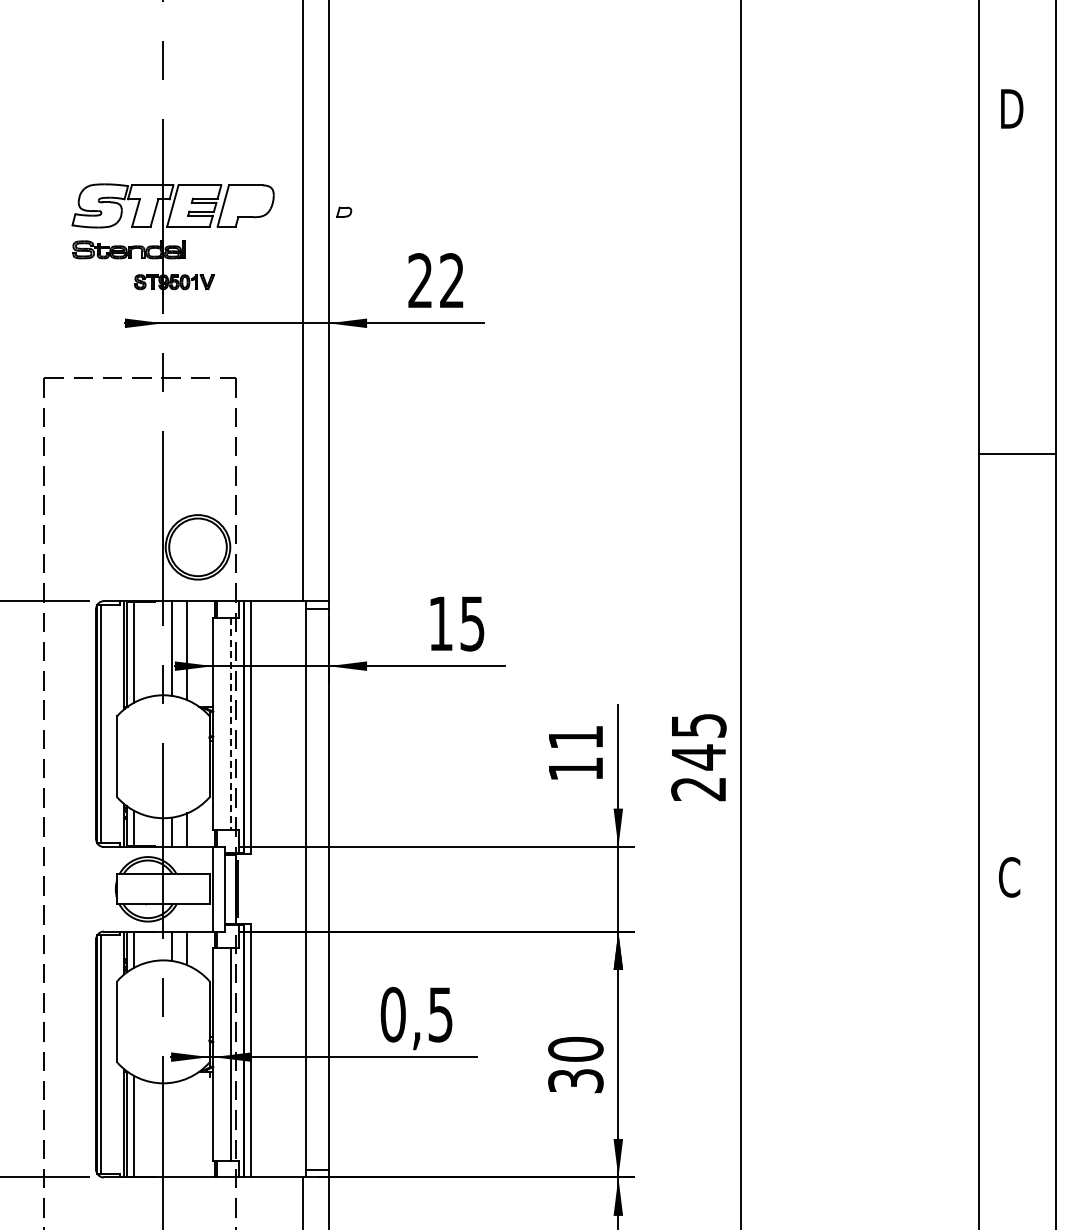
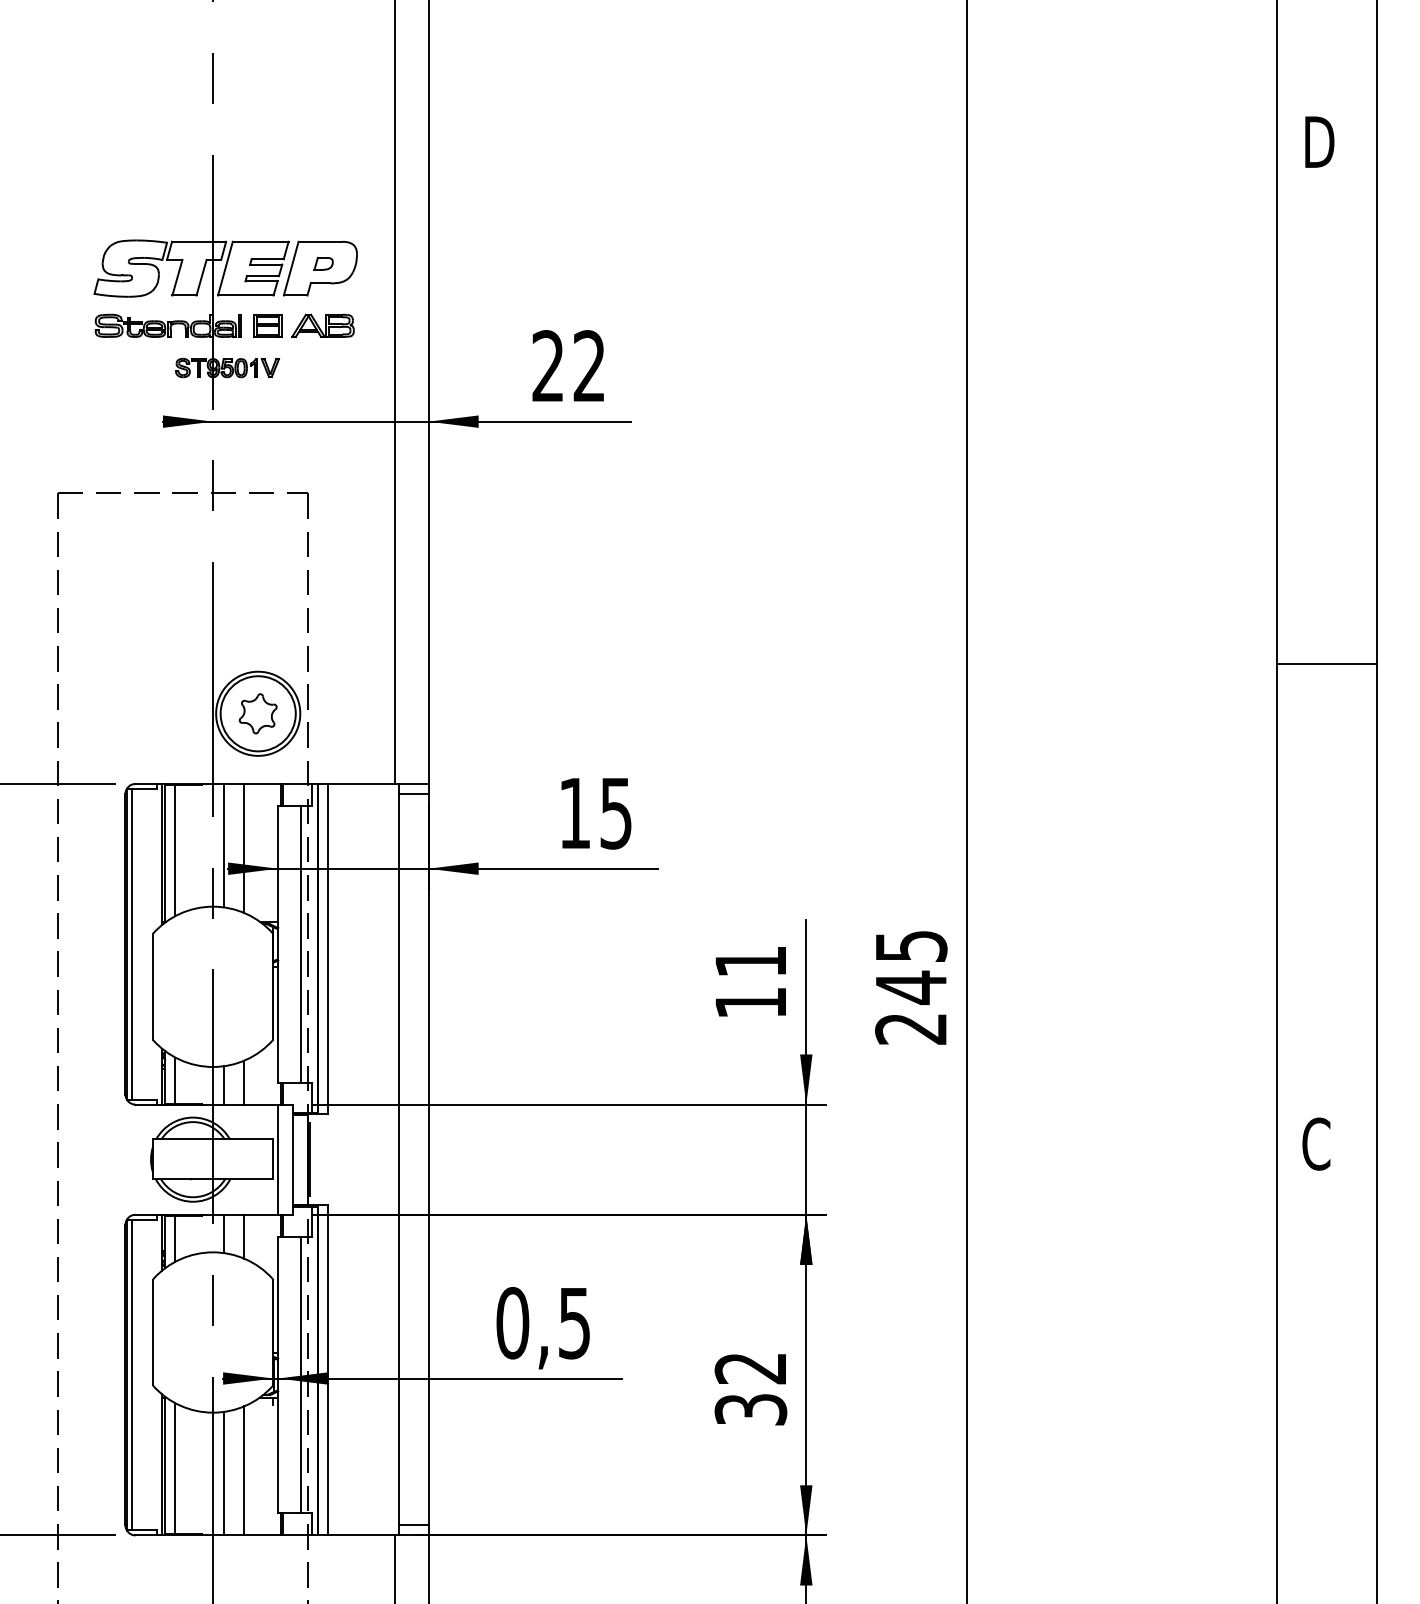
part: (344, 211) -> (324, 262), moved
part: (233, 249) -> (304, 325), added
line: (1017, 453) -> (1326, 663), moved
part: (198, 547) -> (258, 713), added
line: (230, 724) -> (300, 944), dashed -> solid
text: (575, 1048) -> (750, 1367), 30 -> 32
line: (187, 1127) -> (244, 1470), added
line: (171, 1129) -> (223, 1472), added

